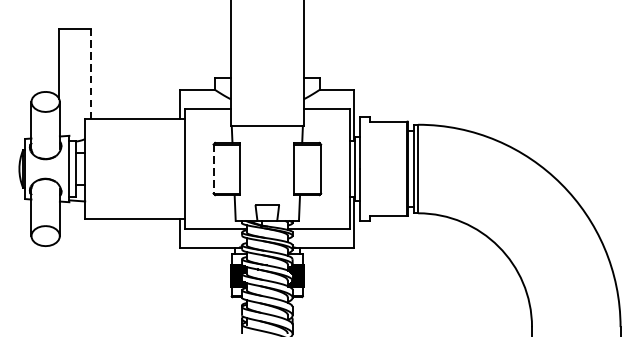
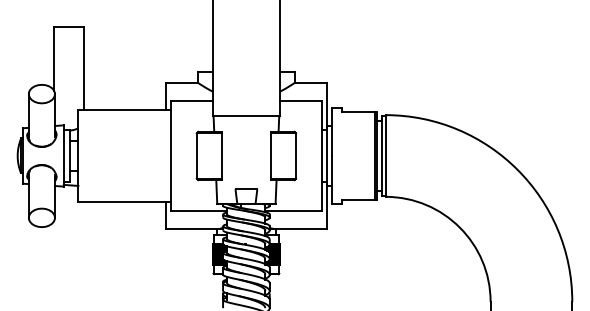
line: (90, 74) -> (83, 68), dashed -> solid
line: (213, 168) -> (196, 155), dashed -> solid

